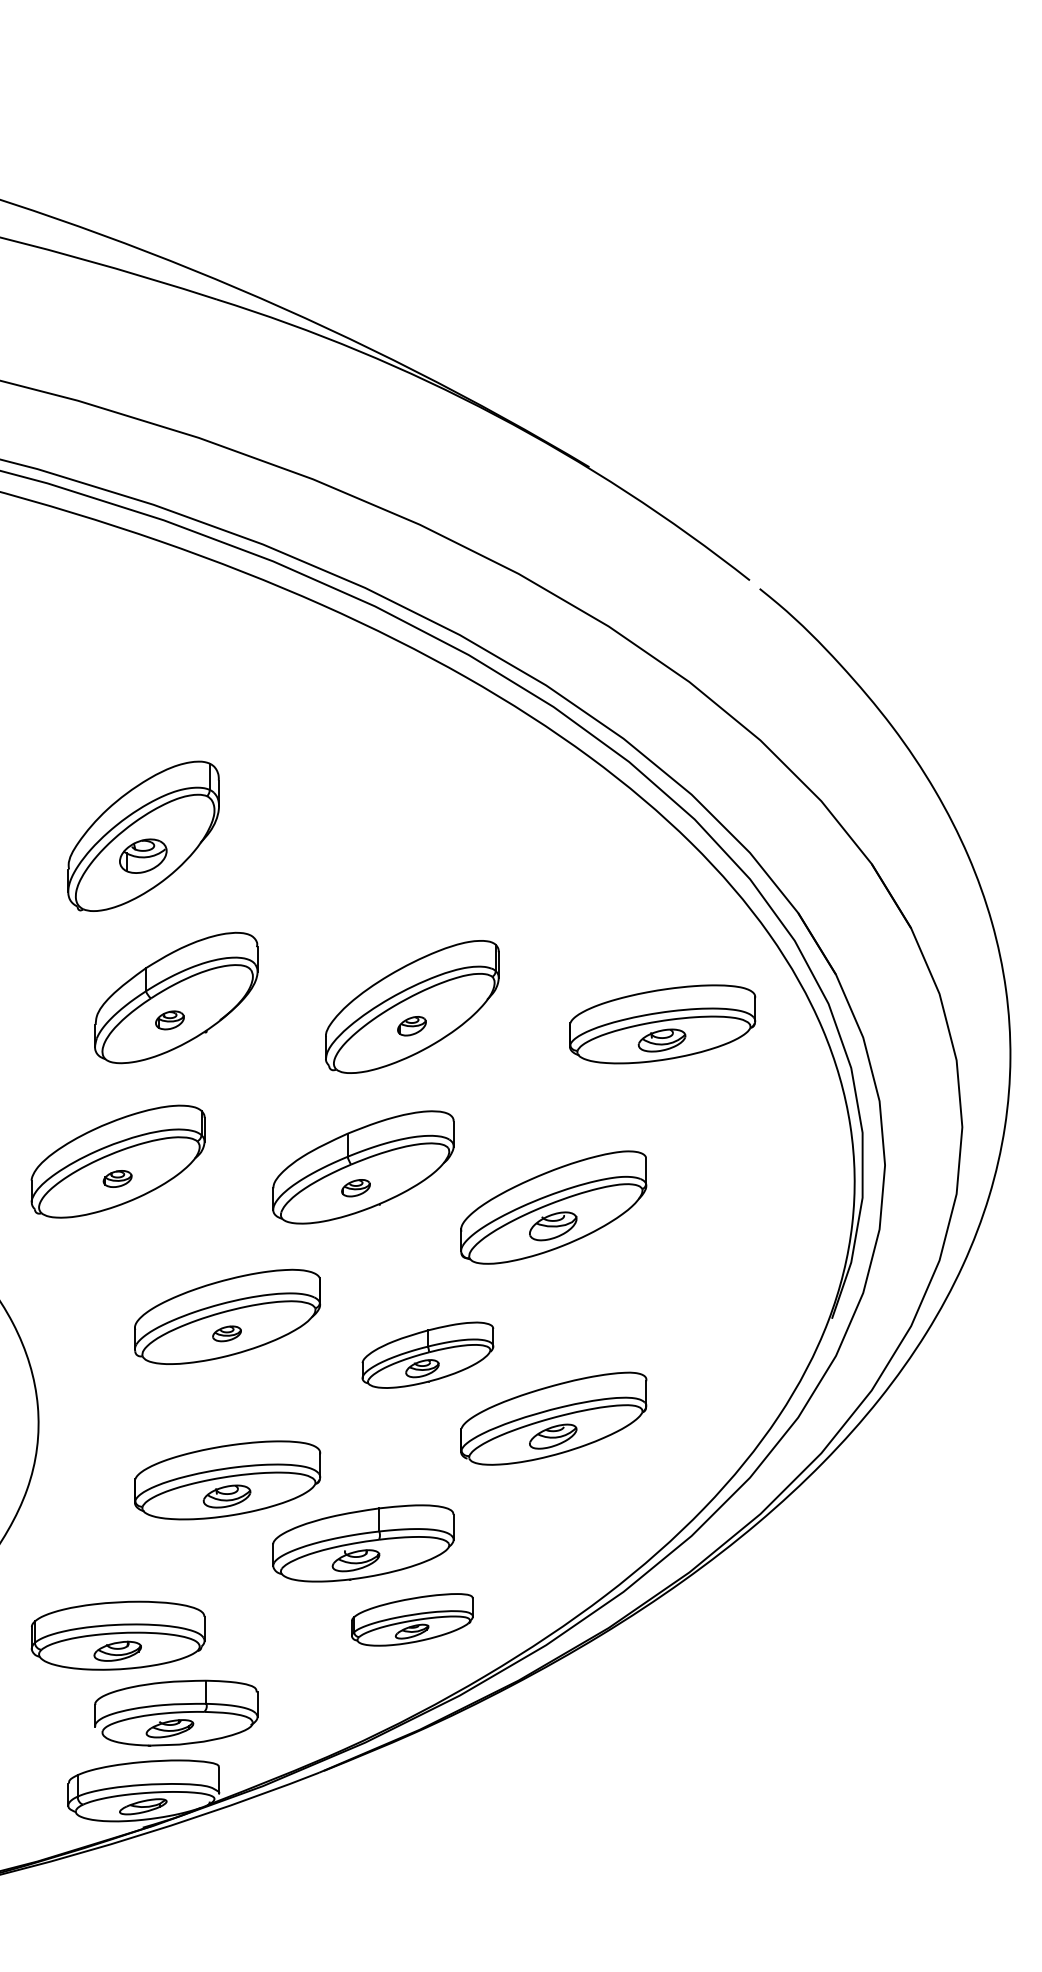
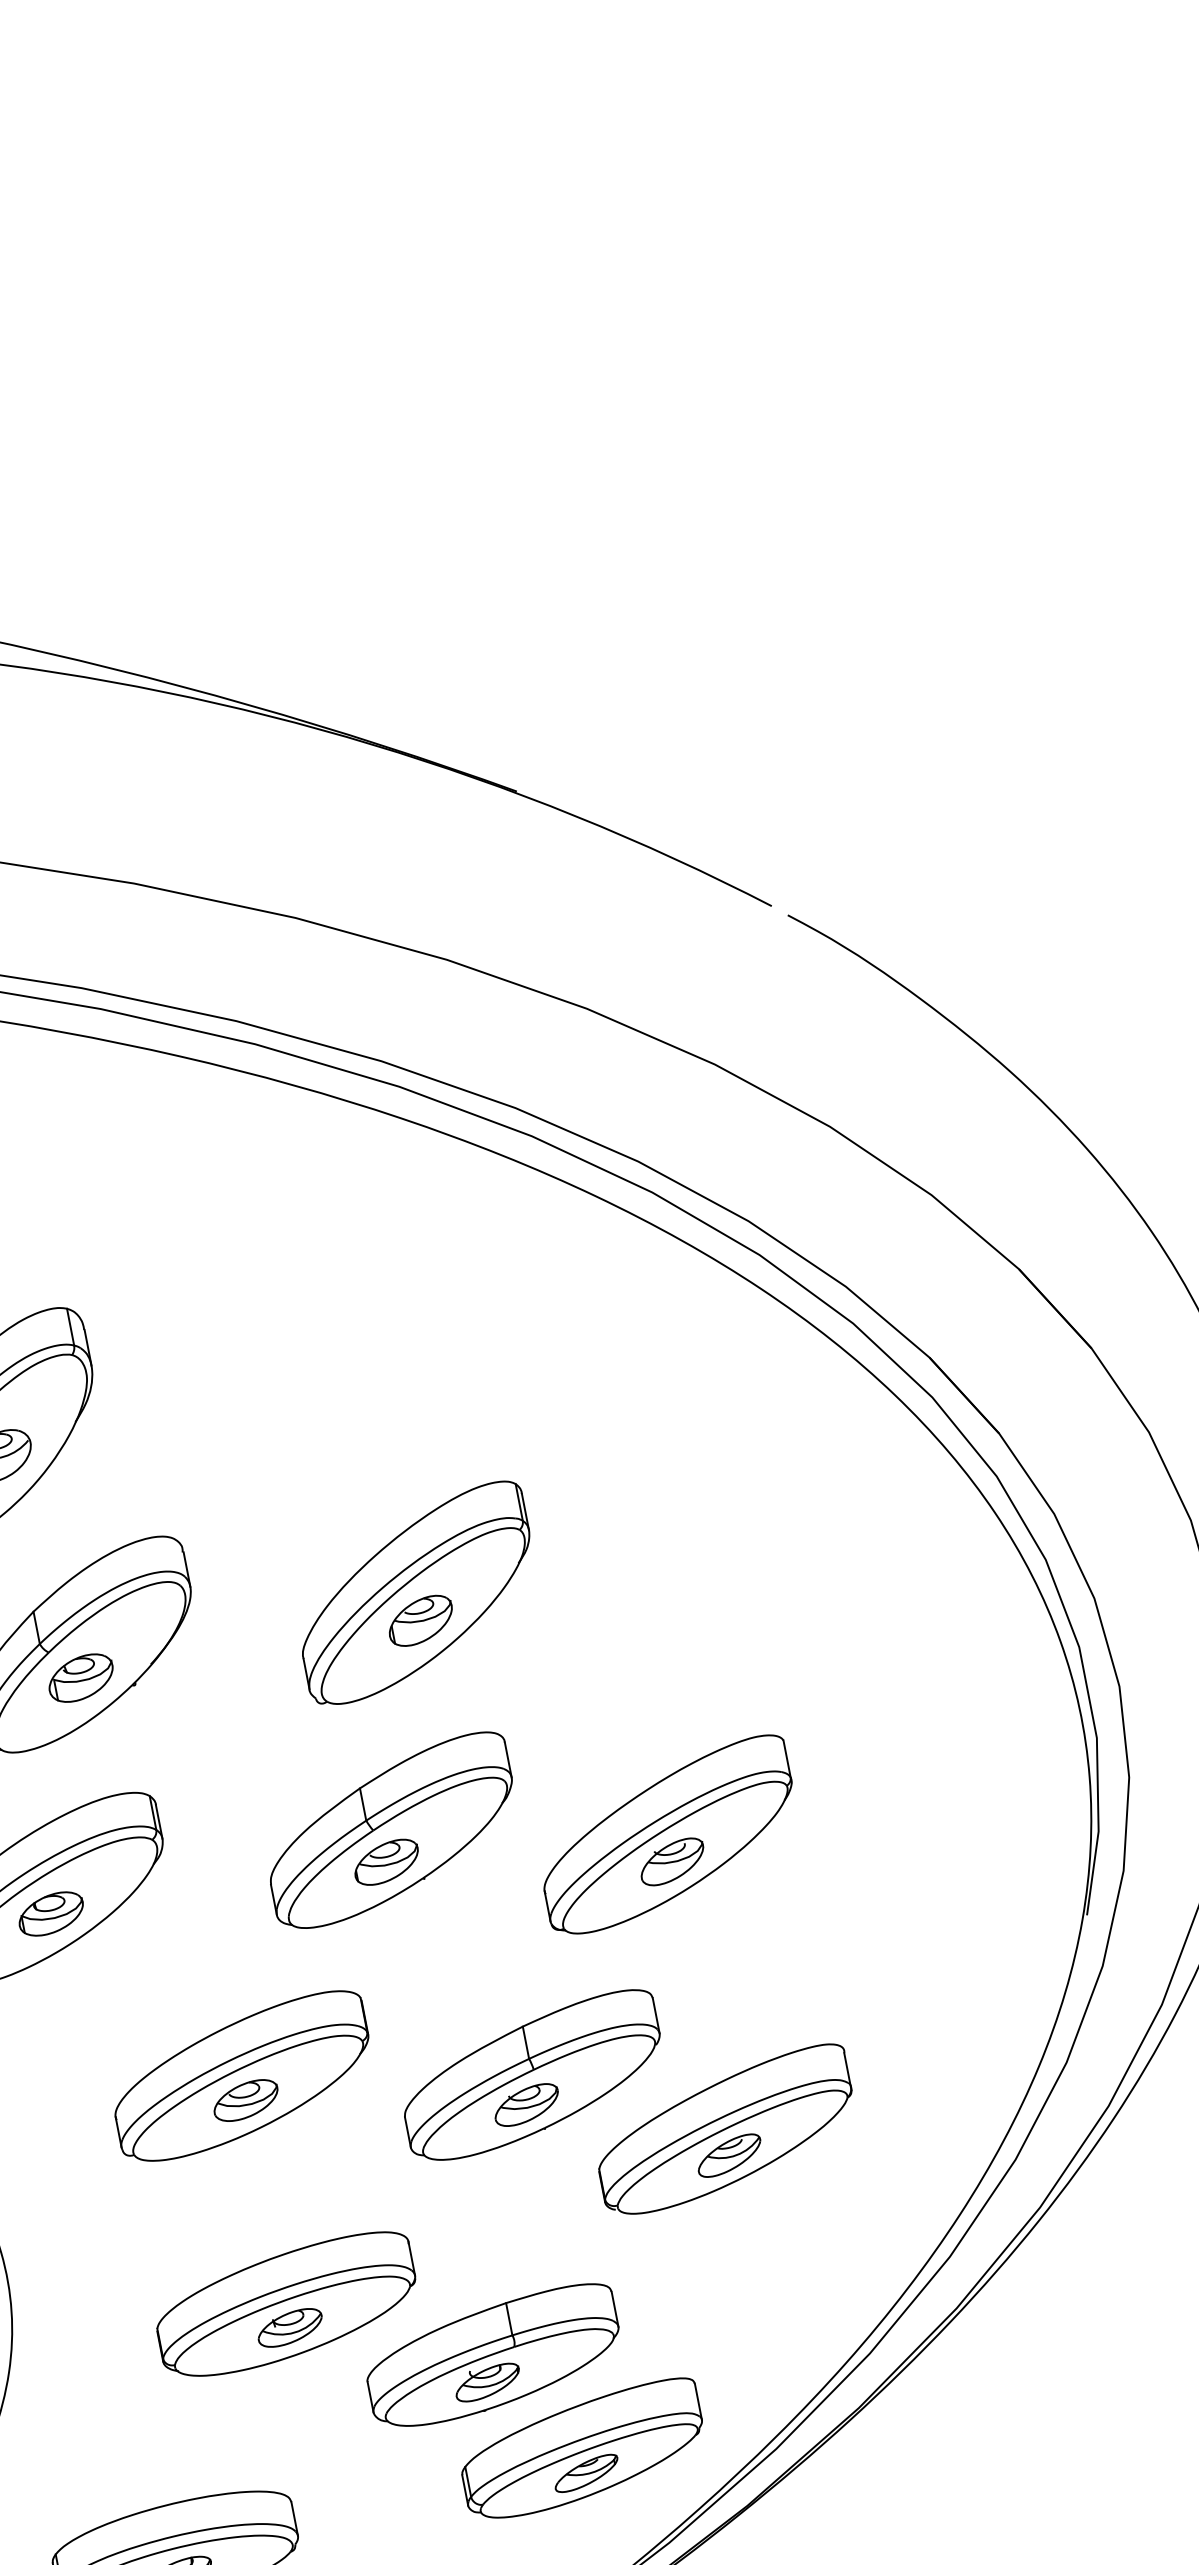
part: (169, 1020) -> (80, 1678), size x1.67
part: (662, 1024) -> (770, 1550), removed
part: (411, 1025) -> (419, 1619), size x1.67
part: (117, 1178) -> (50, 1913), size x1.67
part: (355, 1187) -> (385, 1861), size x1.67
part: (226, 1333) -> (245, 2100), size x1.67
part: (427, 1354) -> (531, 2075), size x1.43
part: (412, 1619) -> (582, 2449), size x1.43

